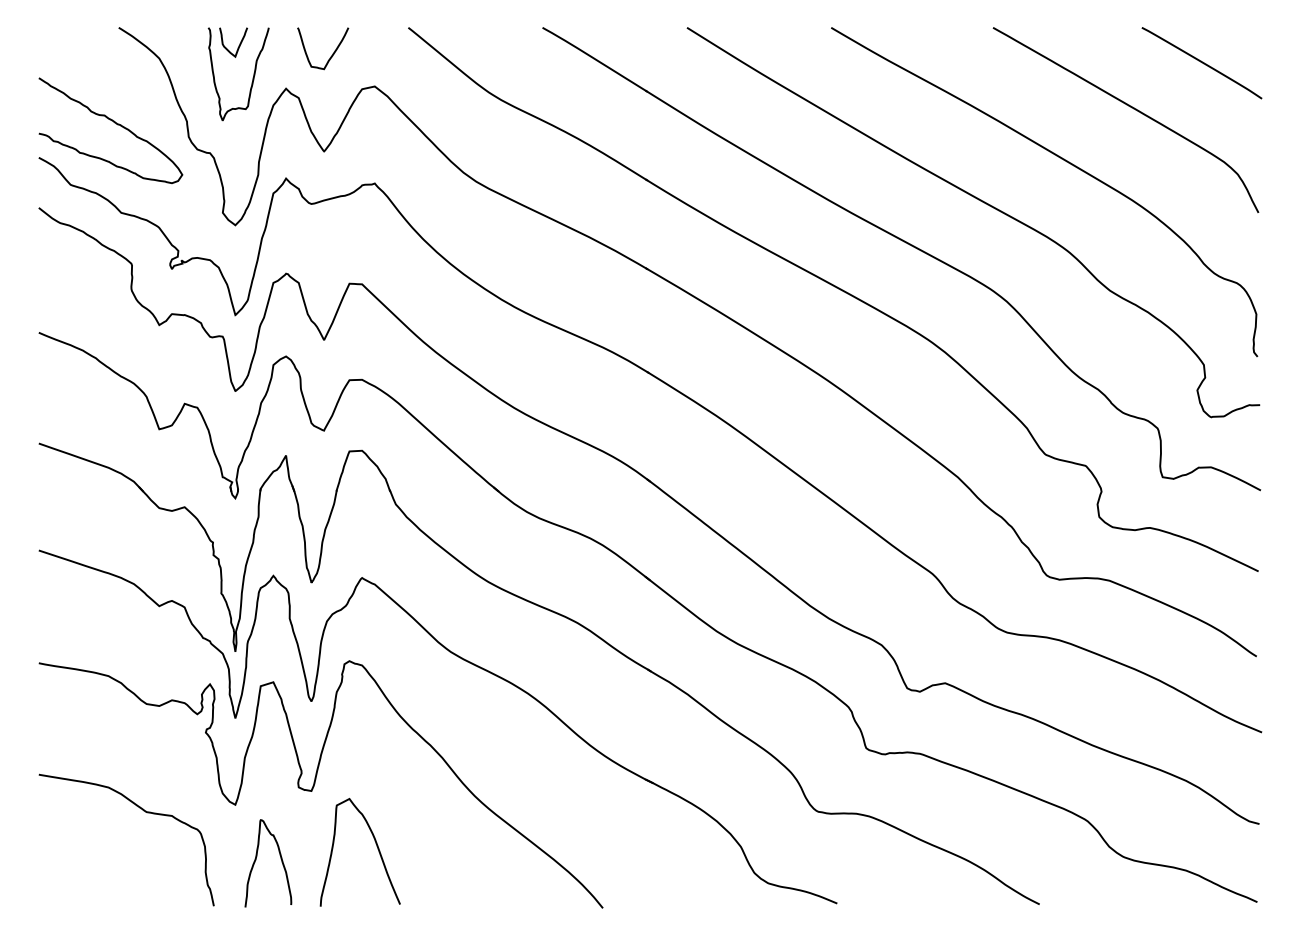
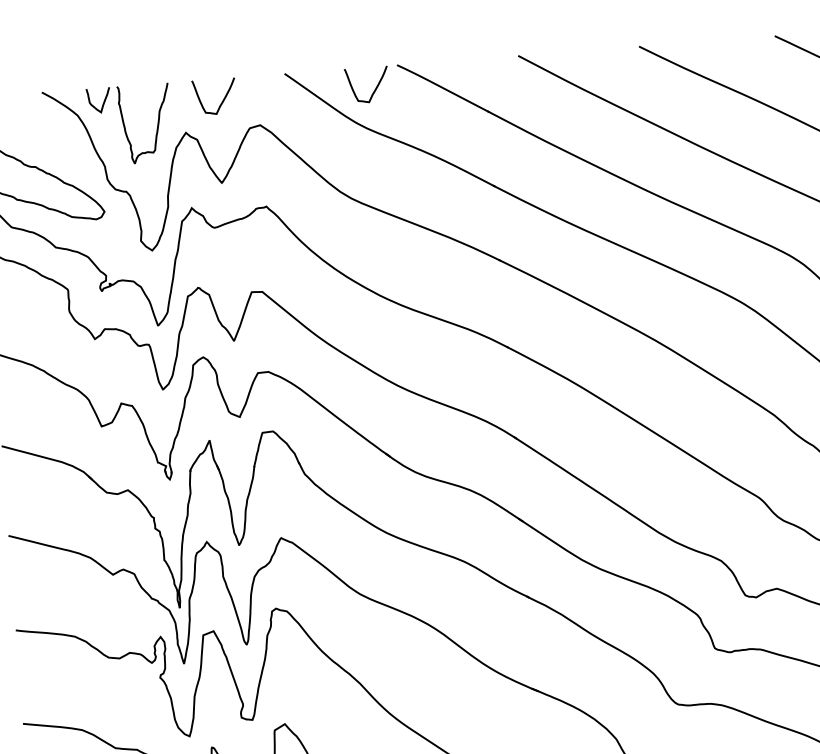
curve: (238, 45) -> (103, 102), moved
curve: (514, 53) -> (375, 88), added

